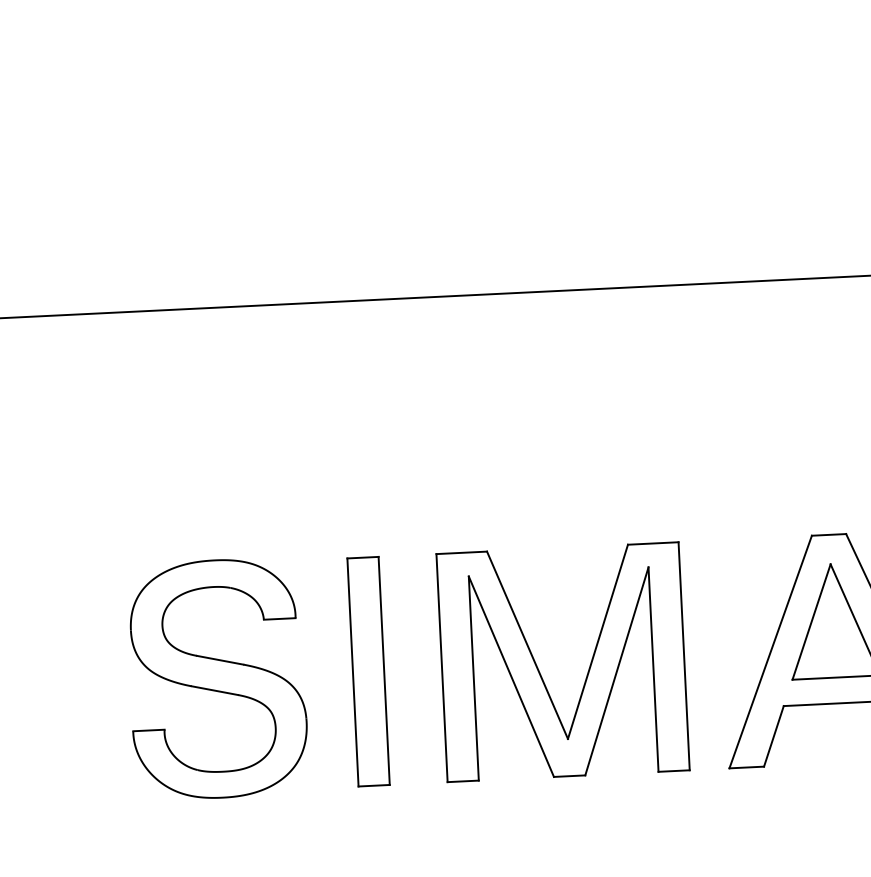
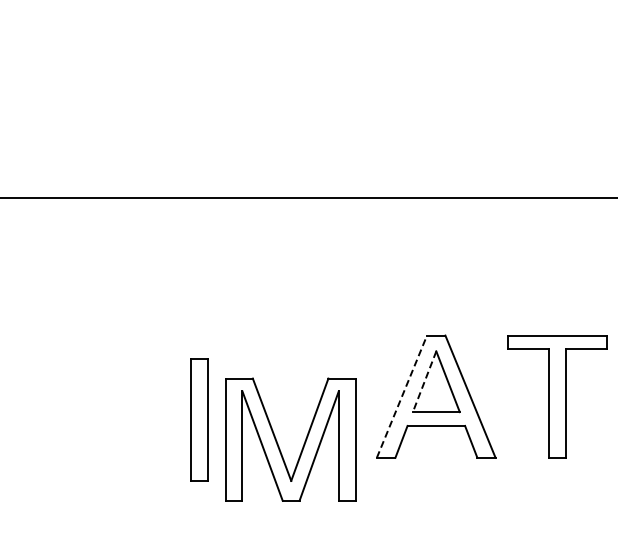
line: (811, 621) -> (424, 381), solid -> dashed
line: (771, 651) -> (402, 396), solid -> dashed
part: (540, 670) -> (278, 443), moved
part: (368, 671) -> (199, 419), moved
part: (217, 678) -> (105, 396), removed

